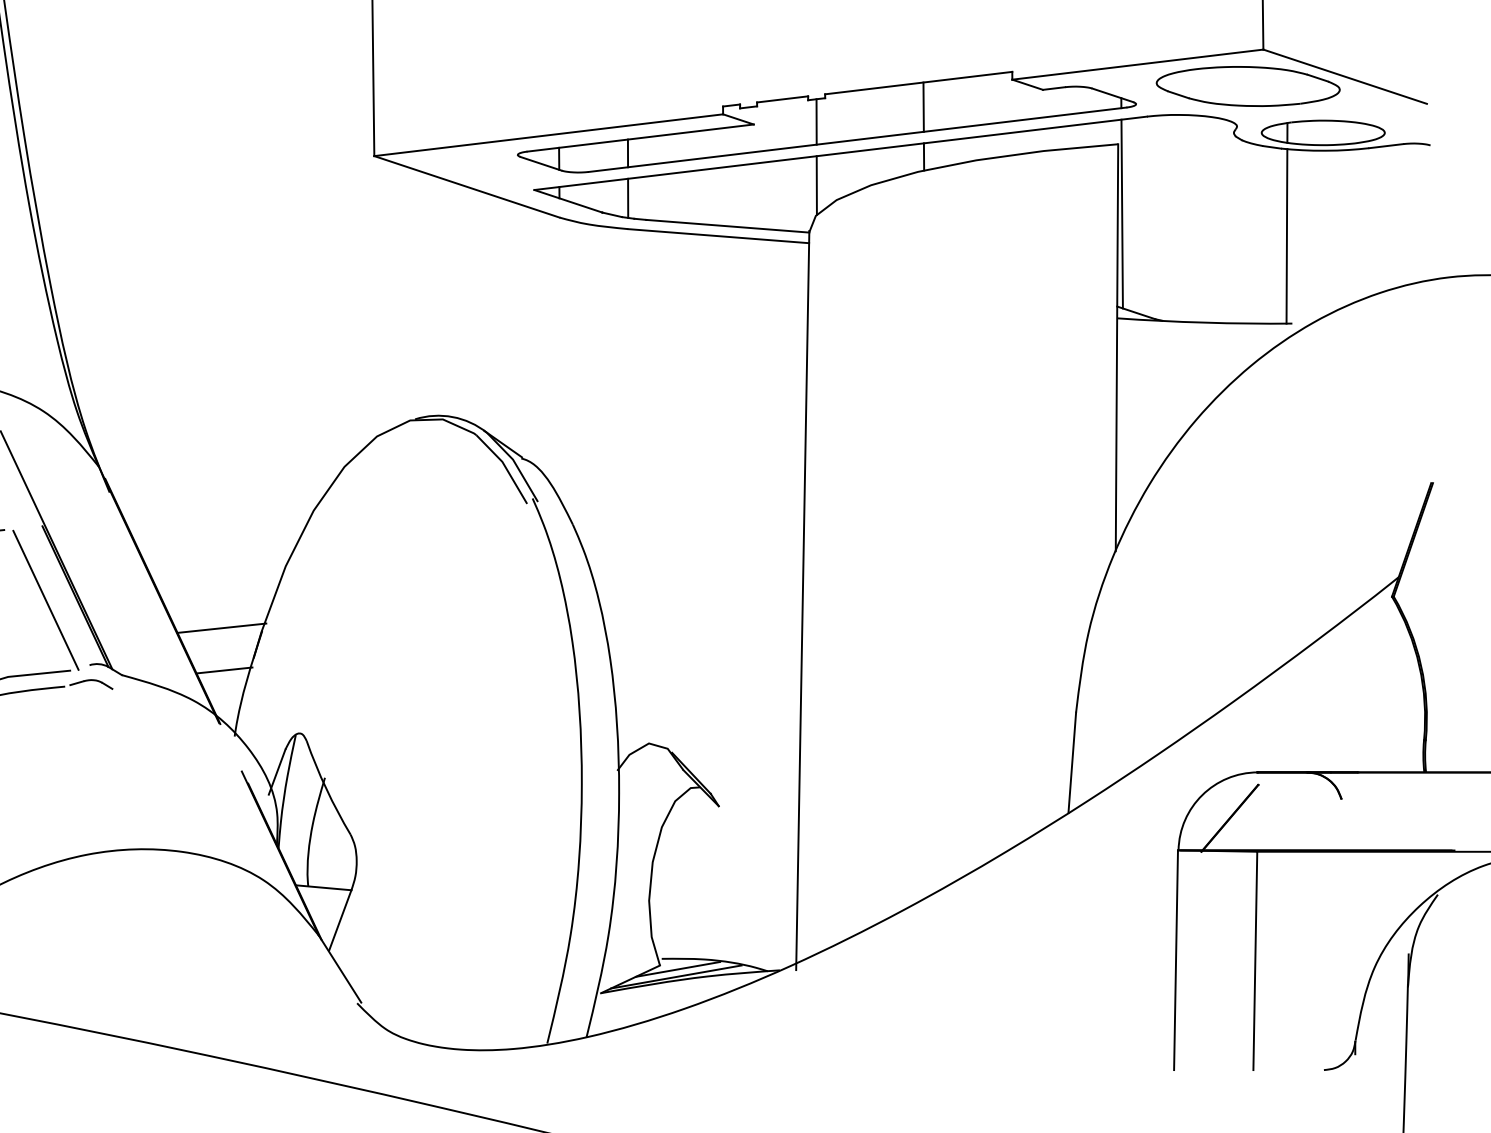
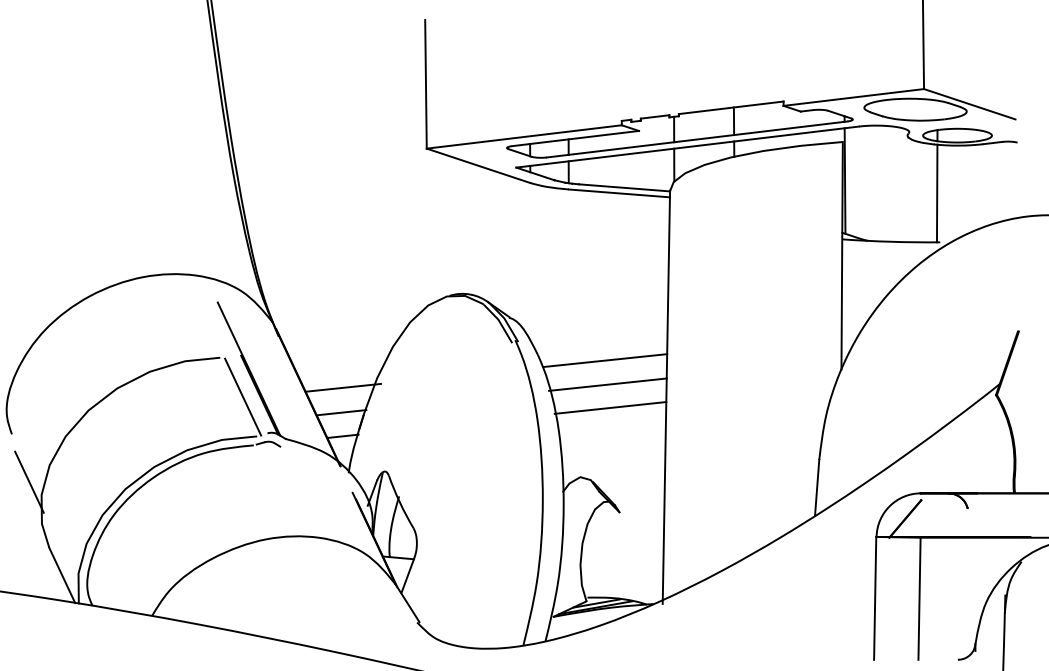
line: (692, 534) -> (604, 360), added
line: (697, 577) -> (607, 384), added
line: (223, 583) -> (342, 387), added
line: (702, 618) -> (610, 407), added

